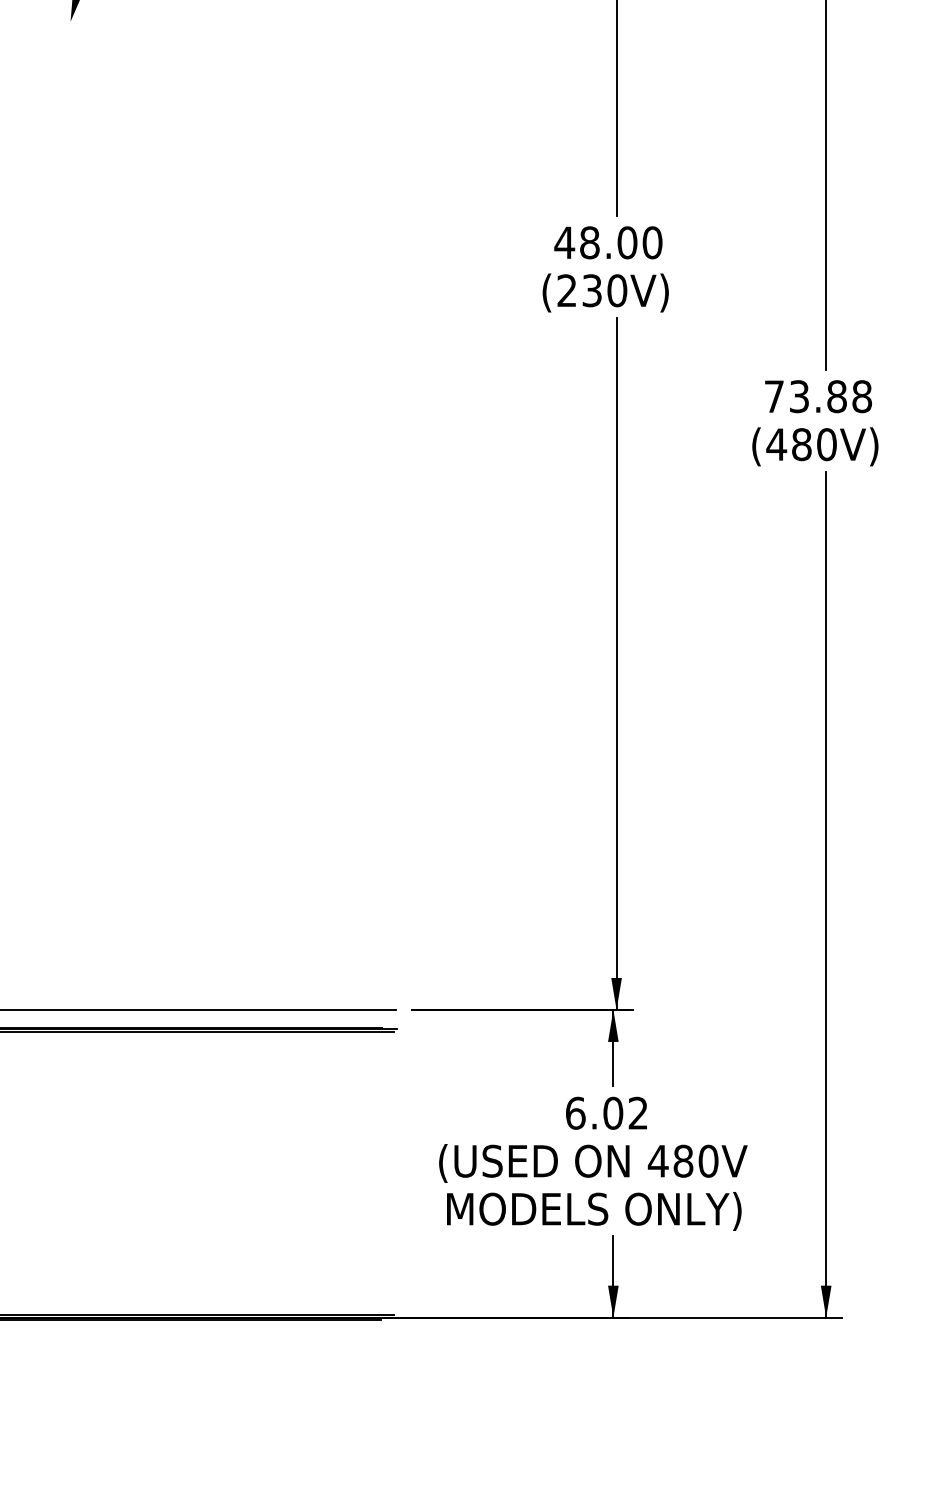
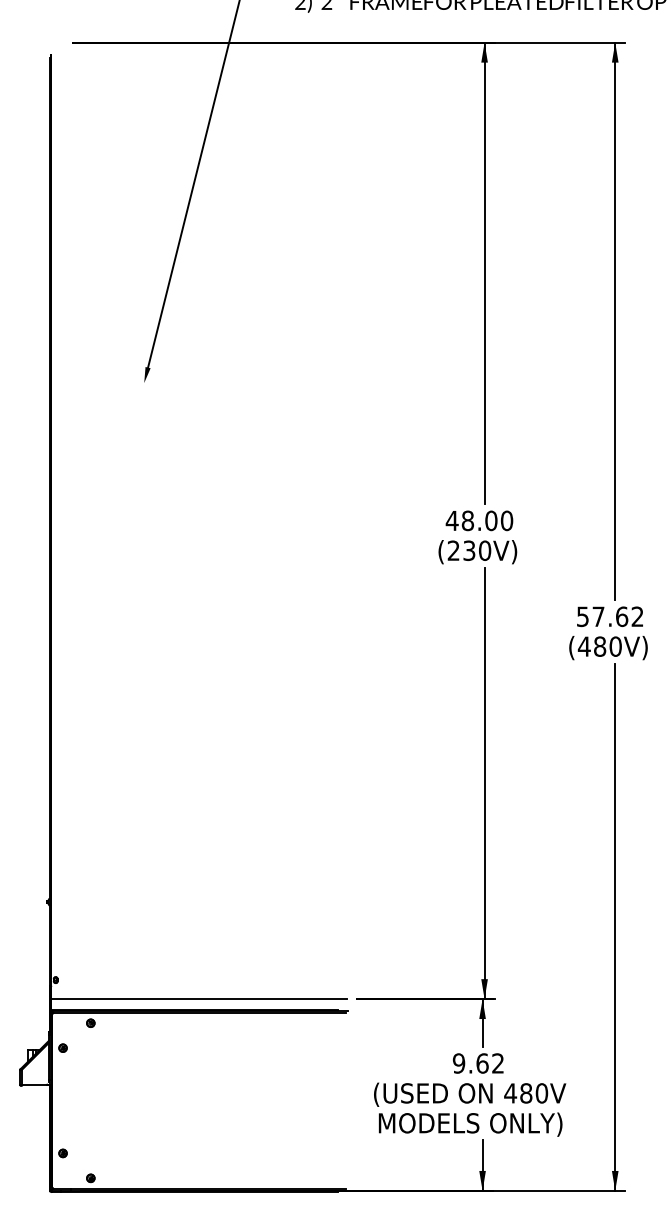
text: (818, 396) -> (610, 616), 73.88 -> 57.62
text: (593, 1113) -> (470, 1063), 6.02 -> 9.62

